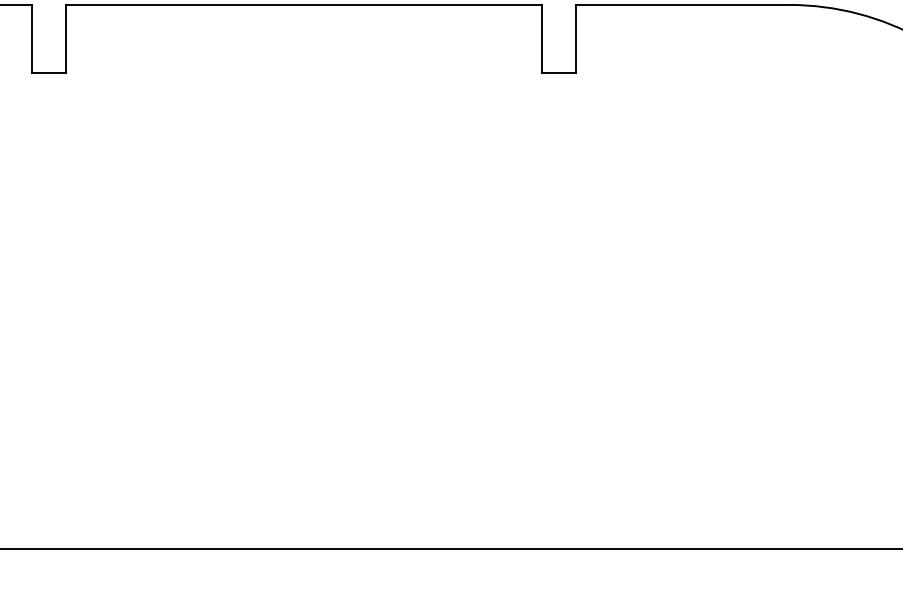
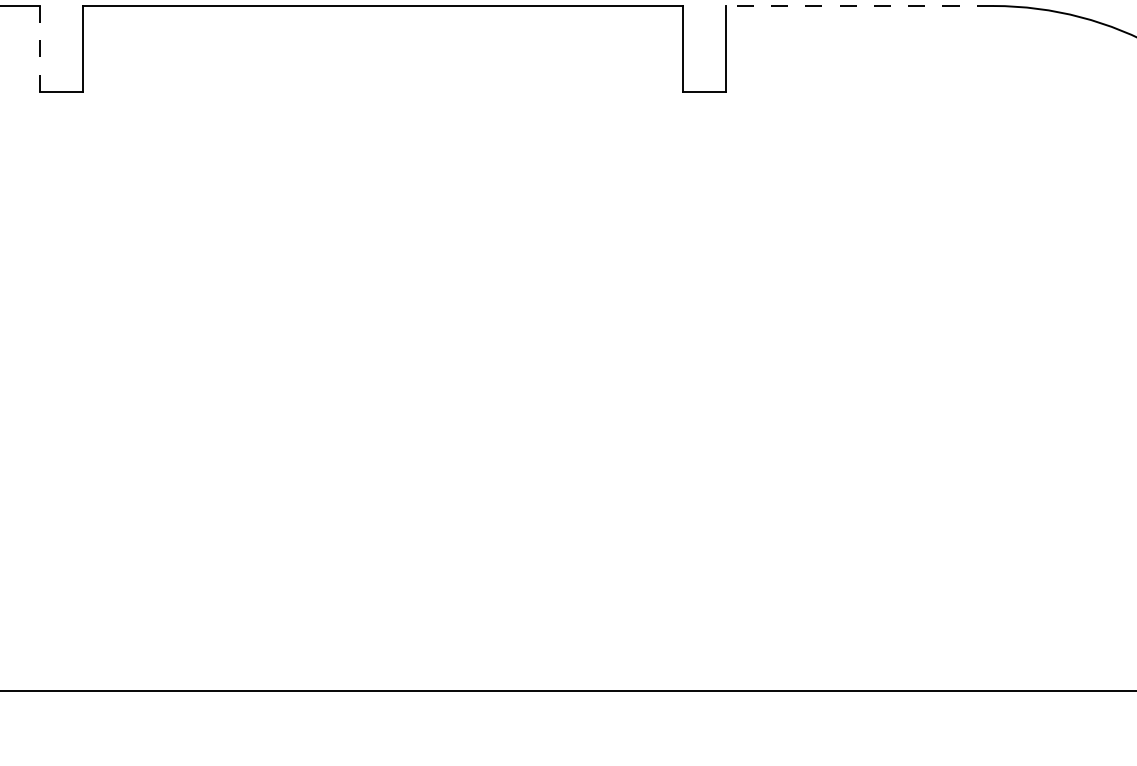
line: (682, 5) -> (859, 6), solid -> dashed
line: (31, 38) -> (40, 48), solid -> dashed

